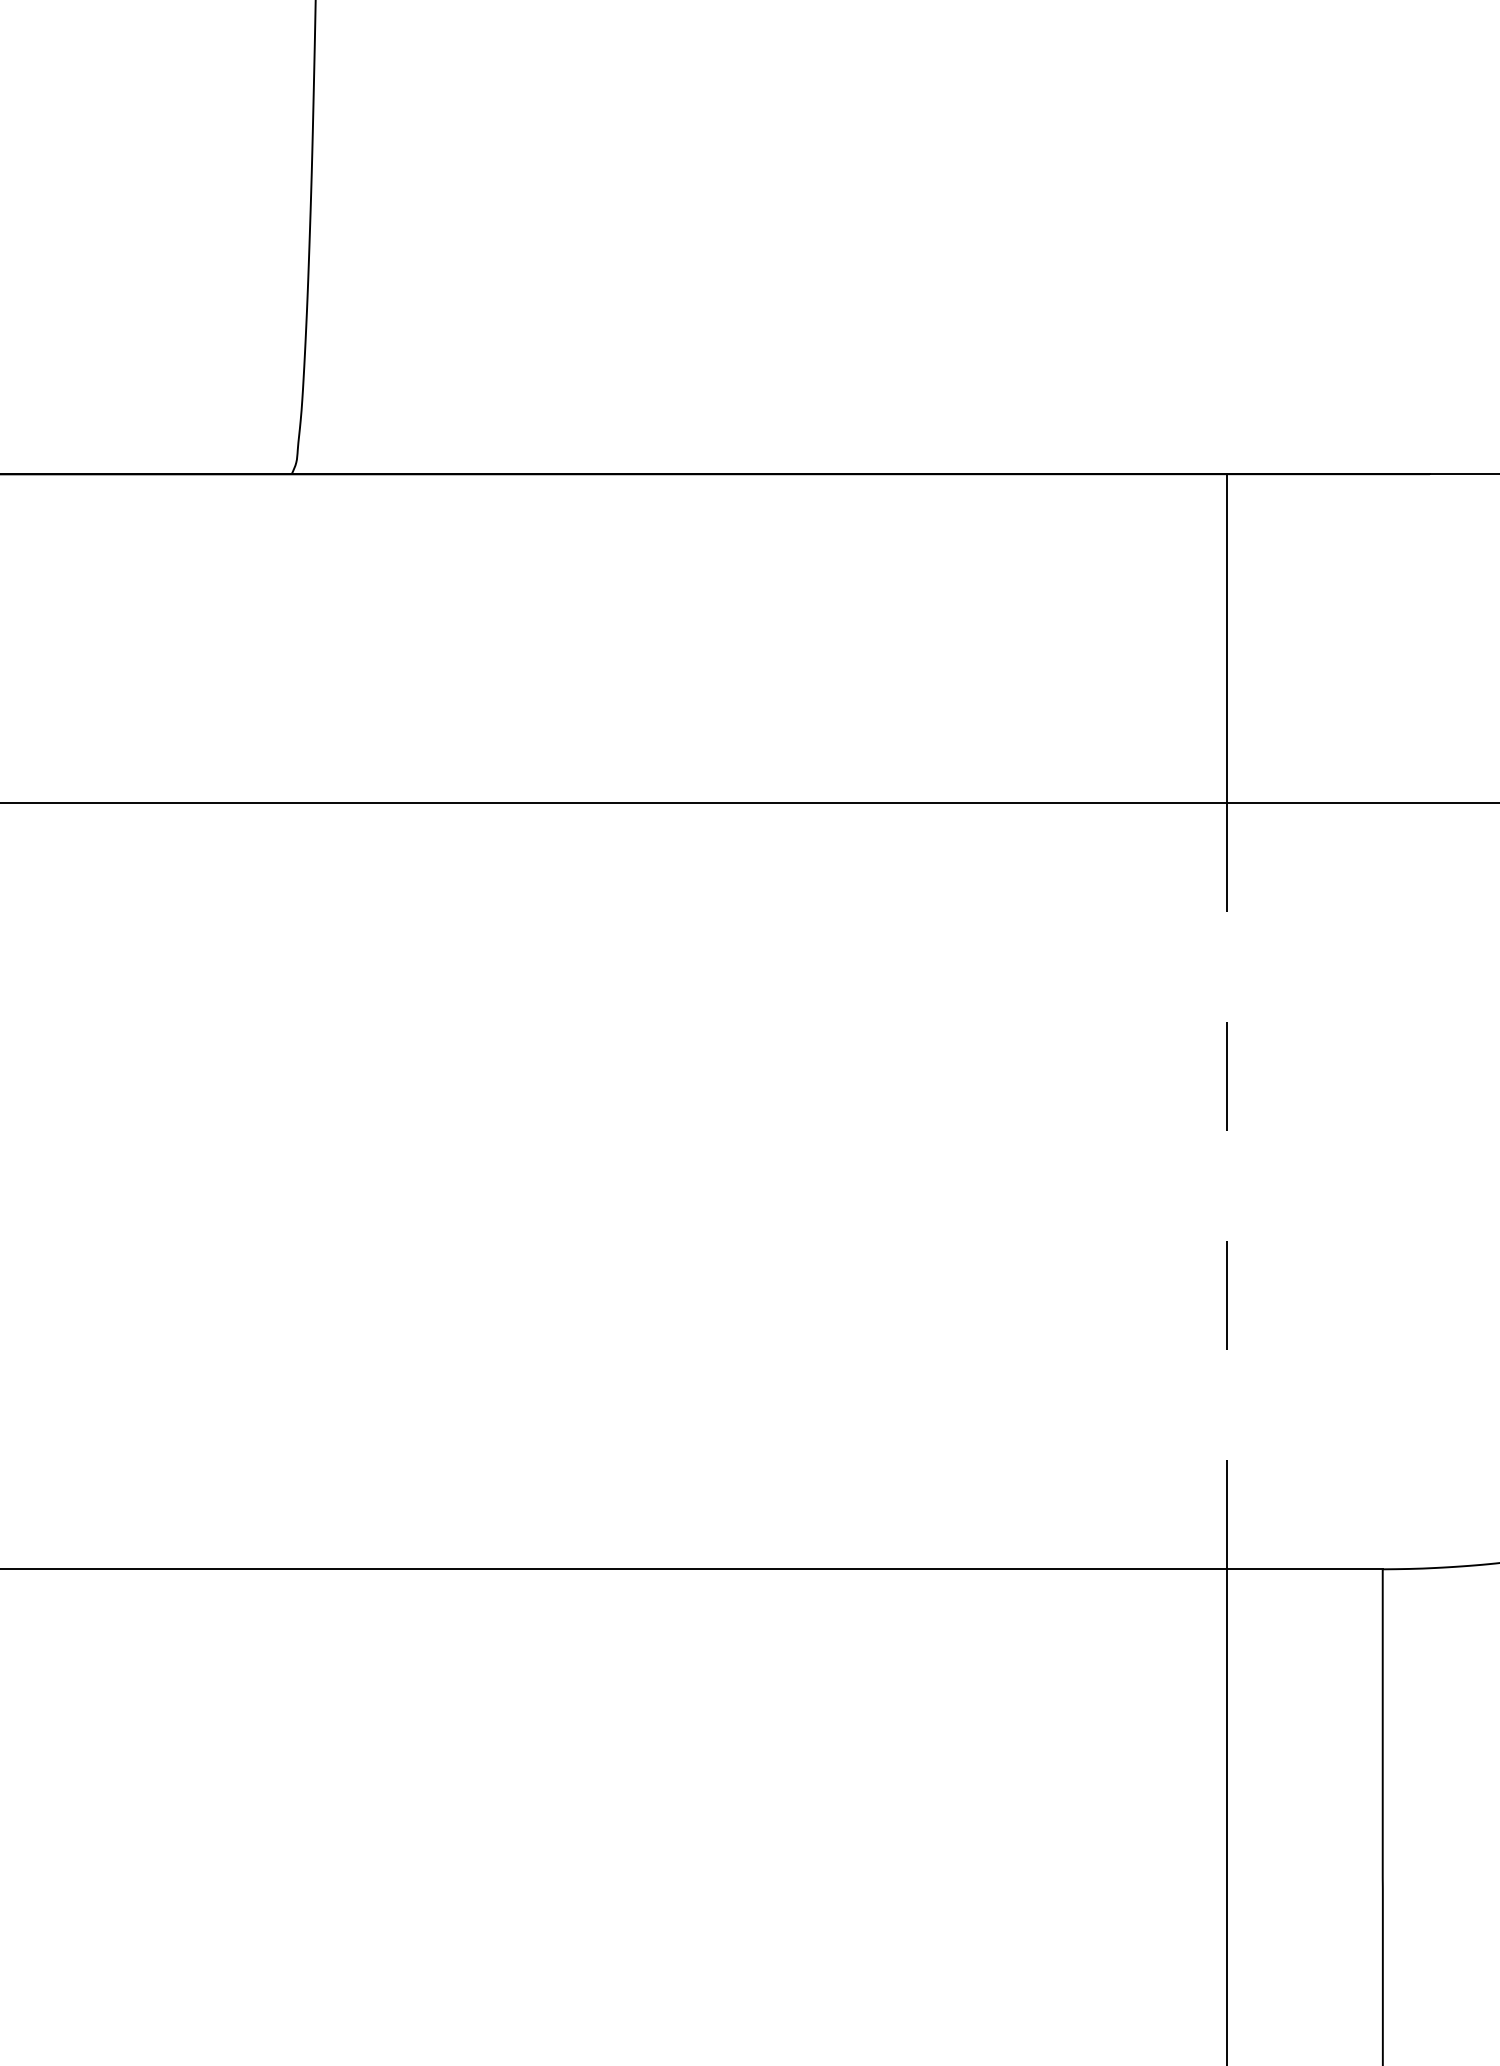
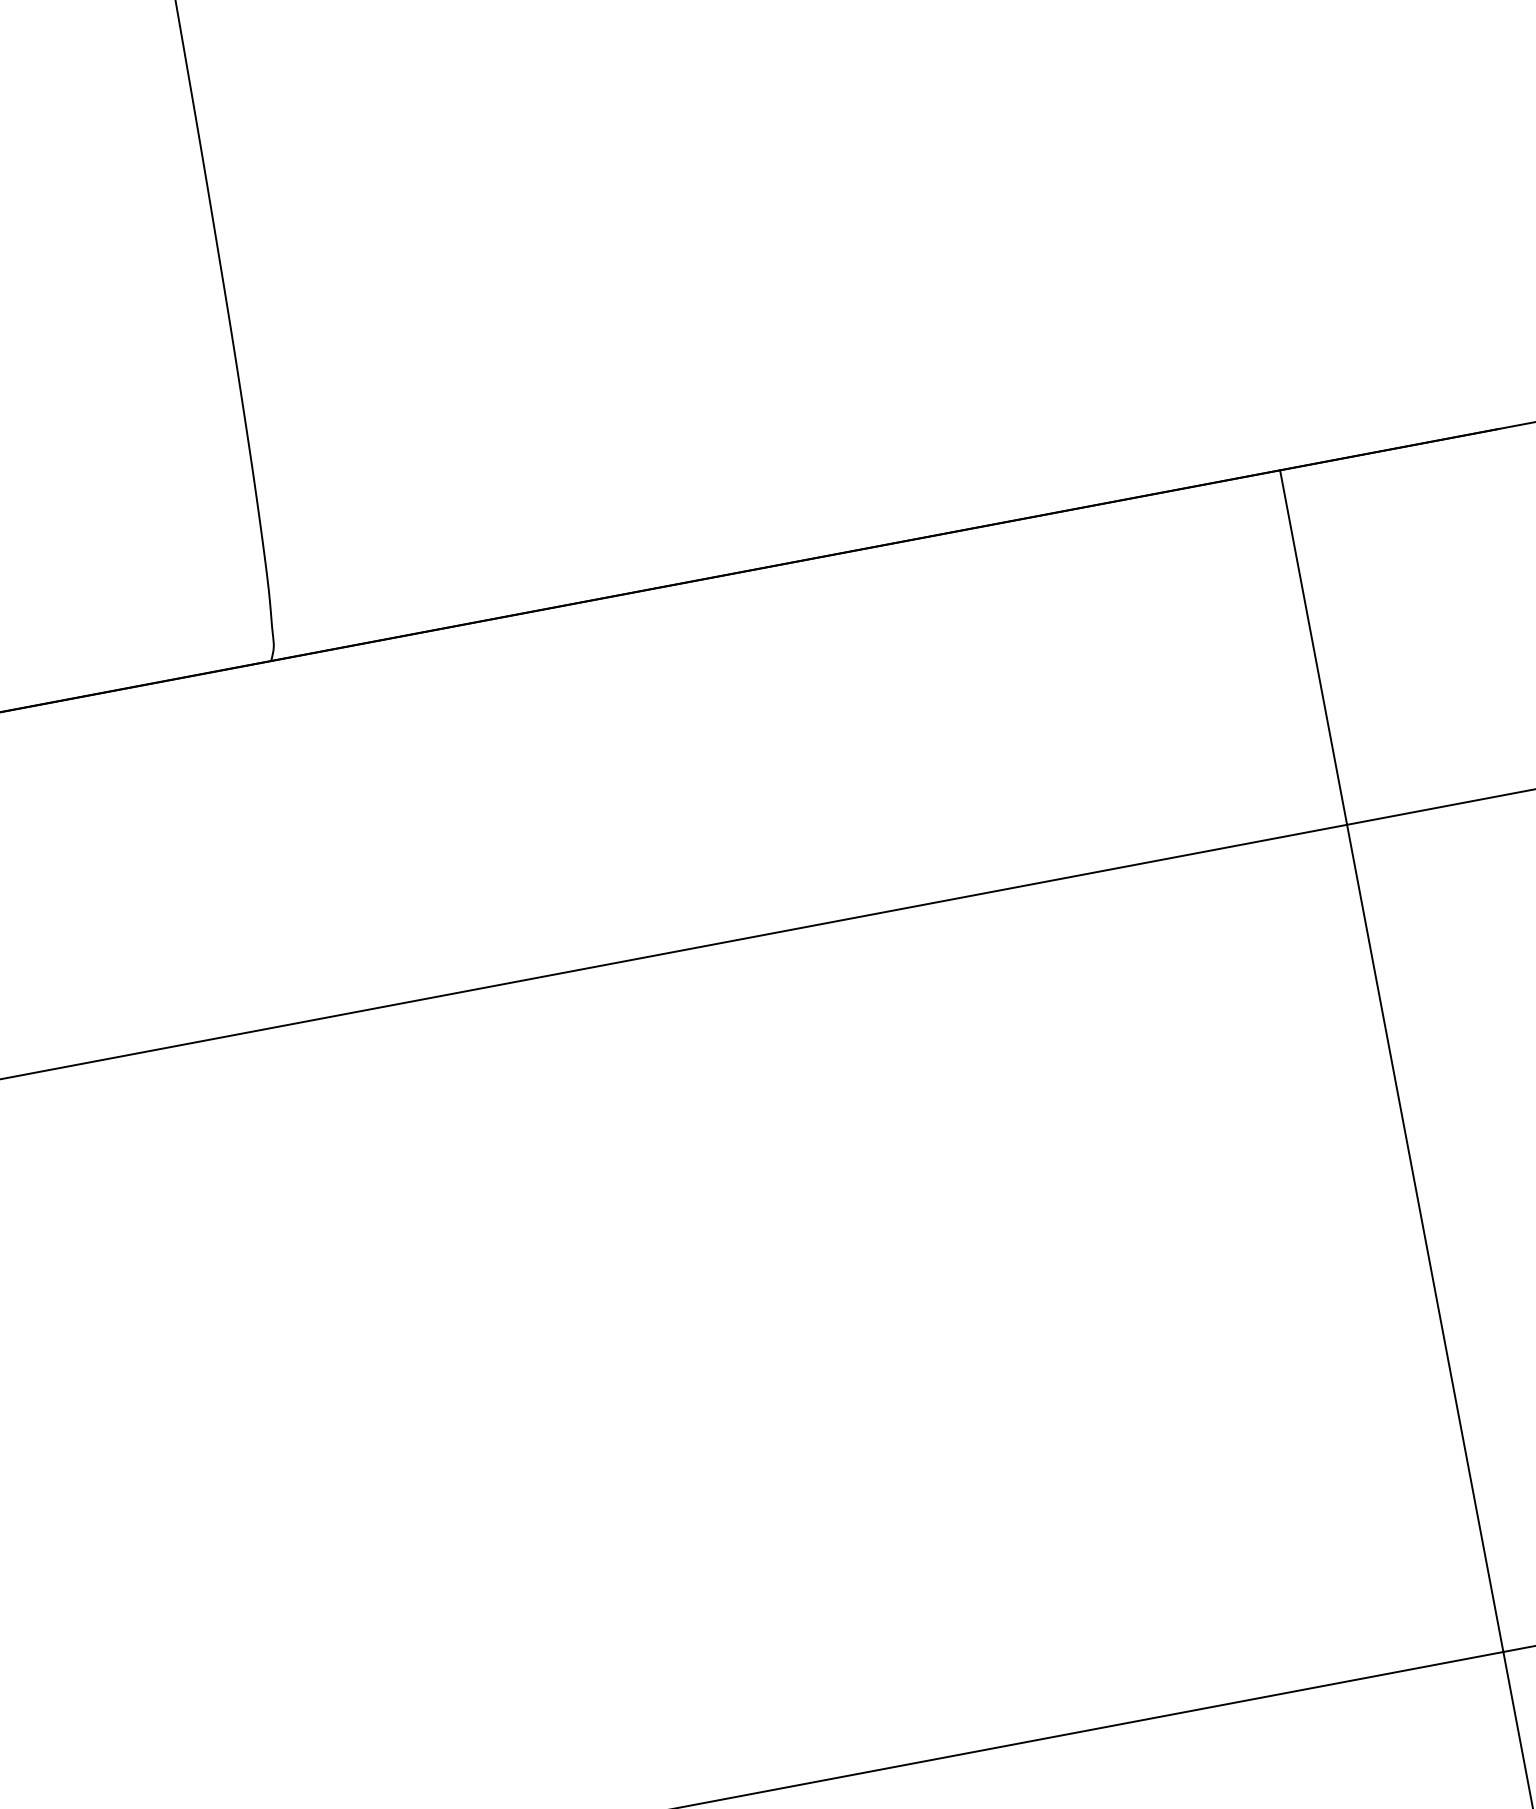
line: (1226, 1185) -> (1424, 1237), dashed -> solid

